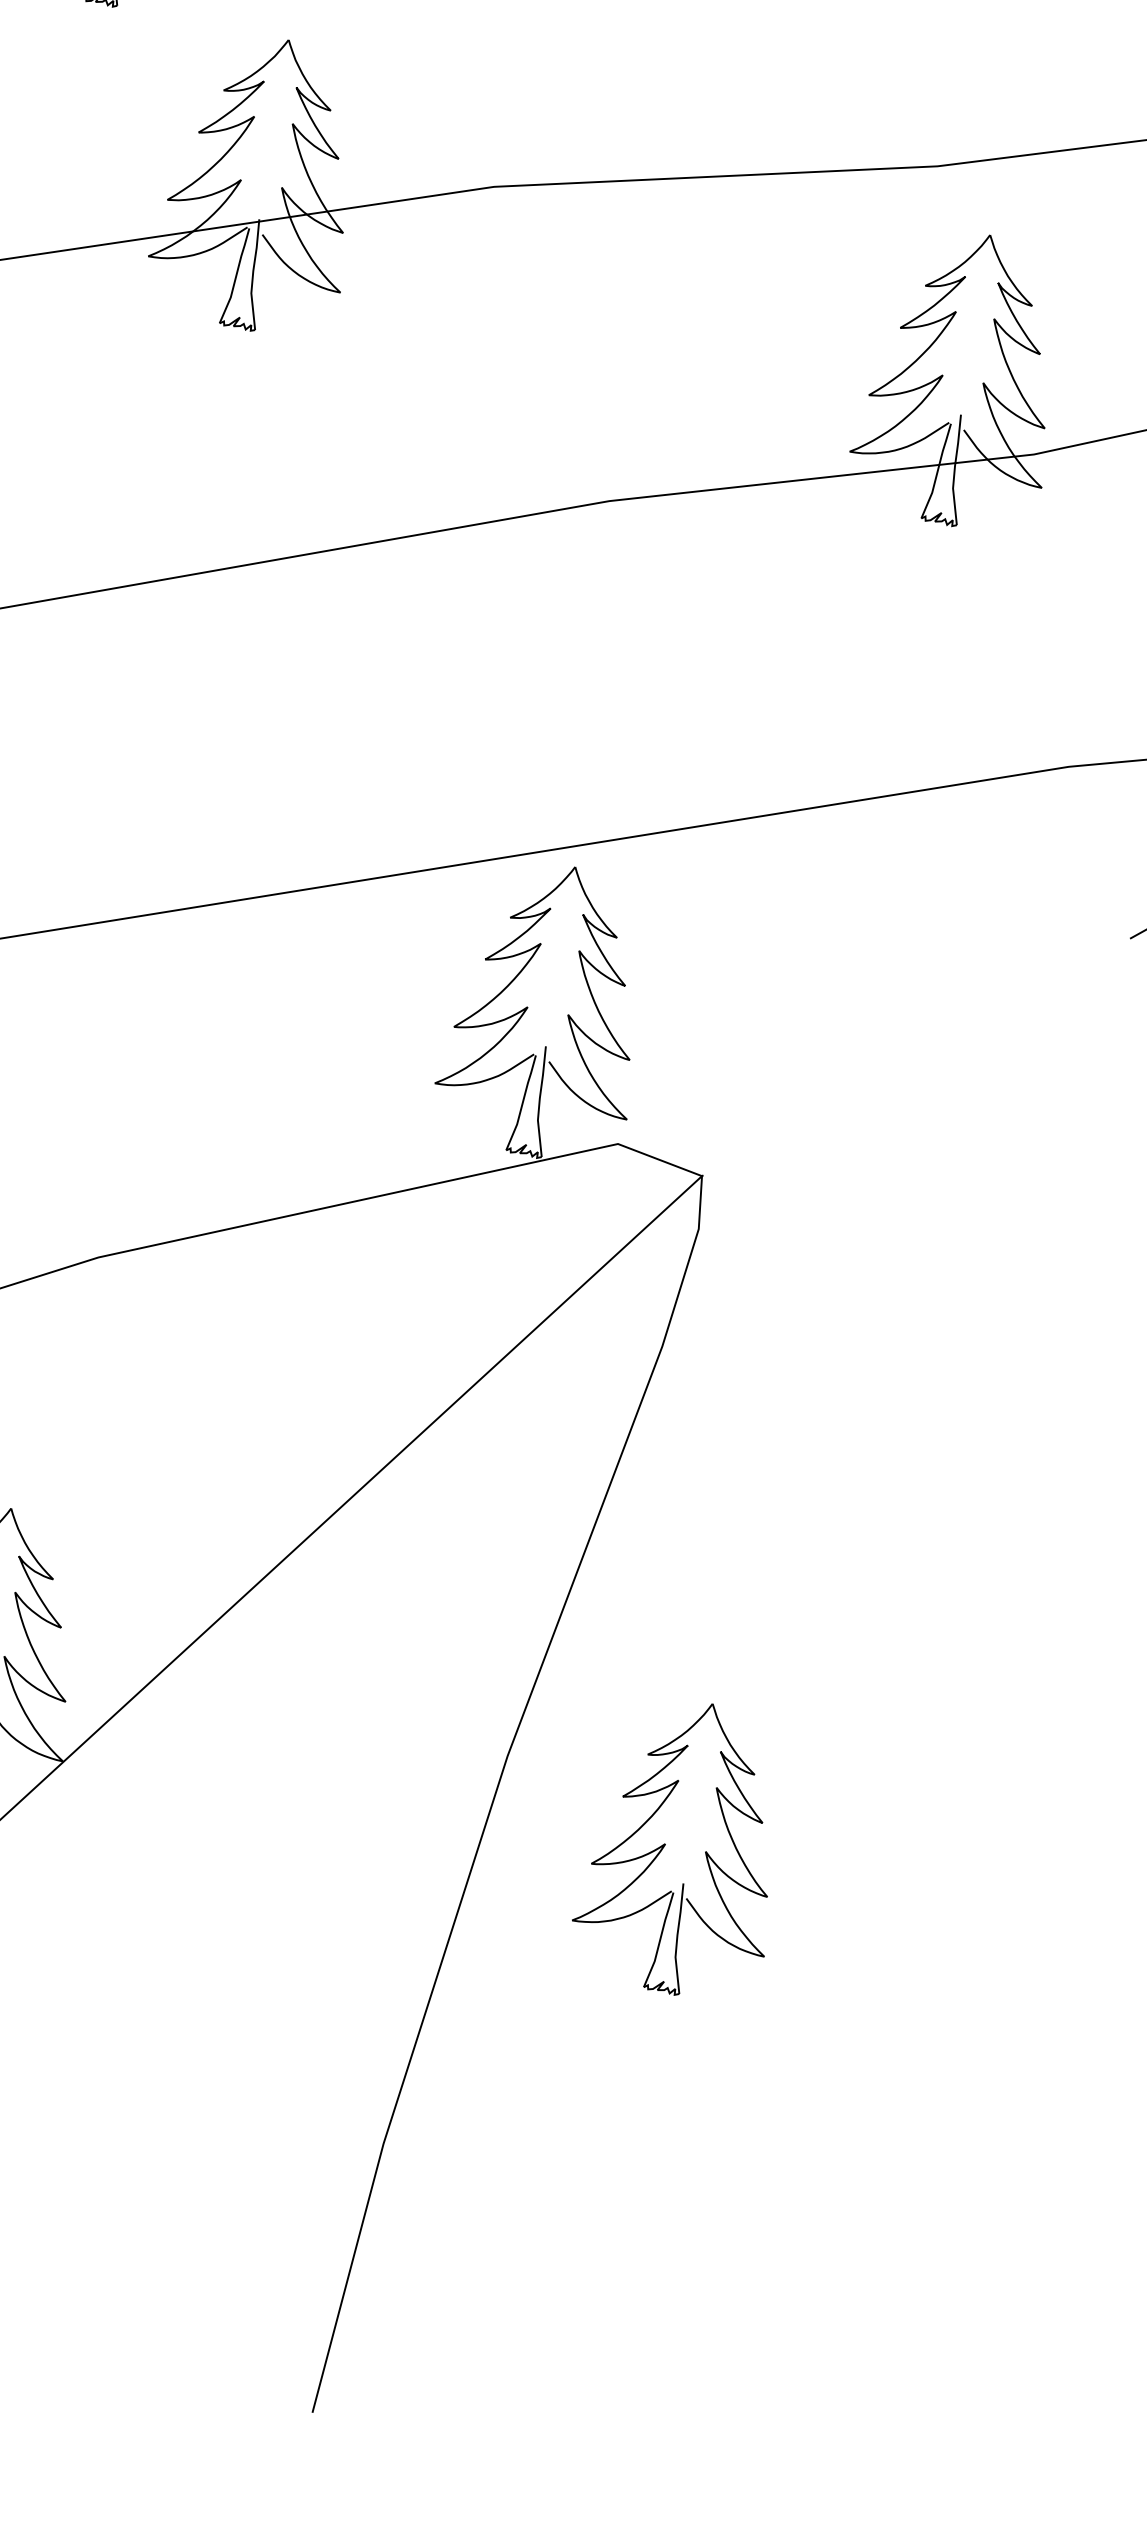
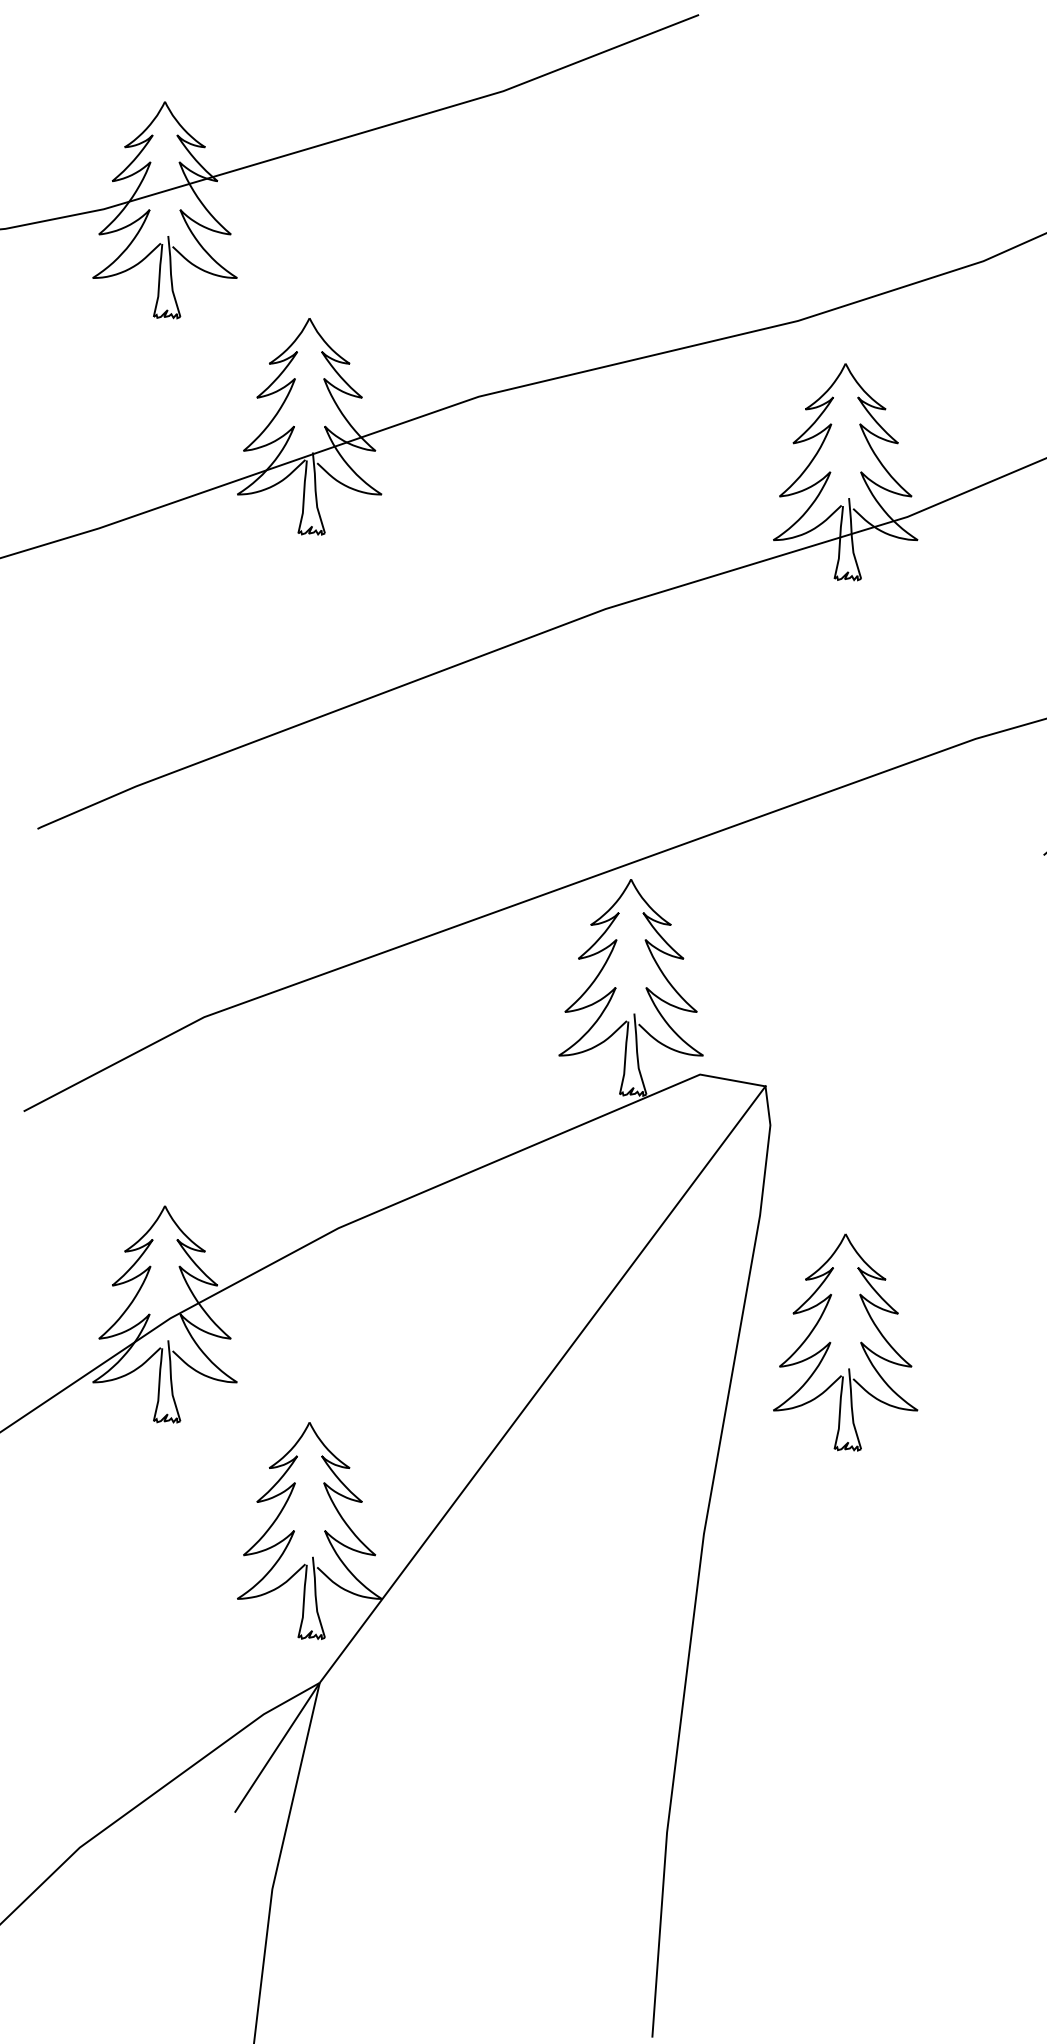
part: (666, 1844) -> (831, 1342), moved

